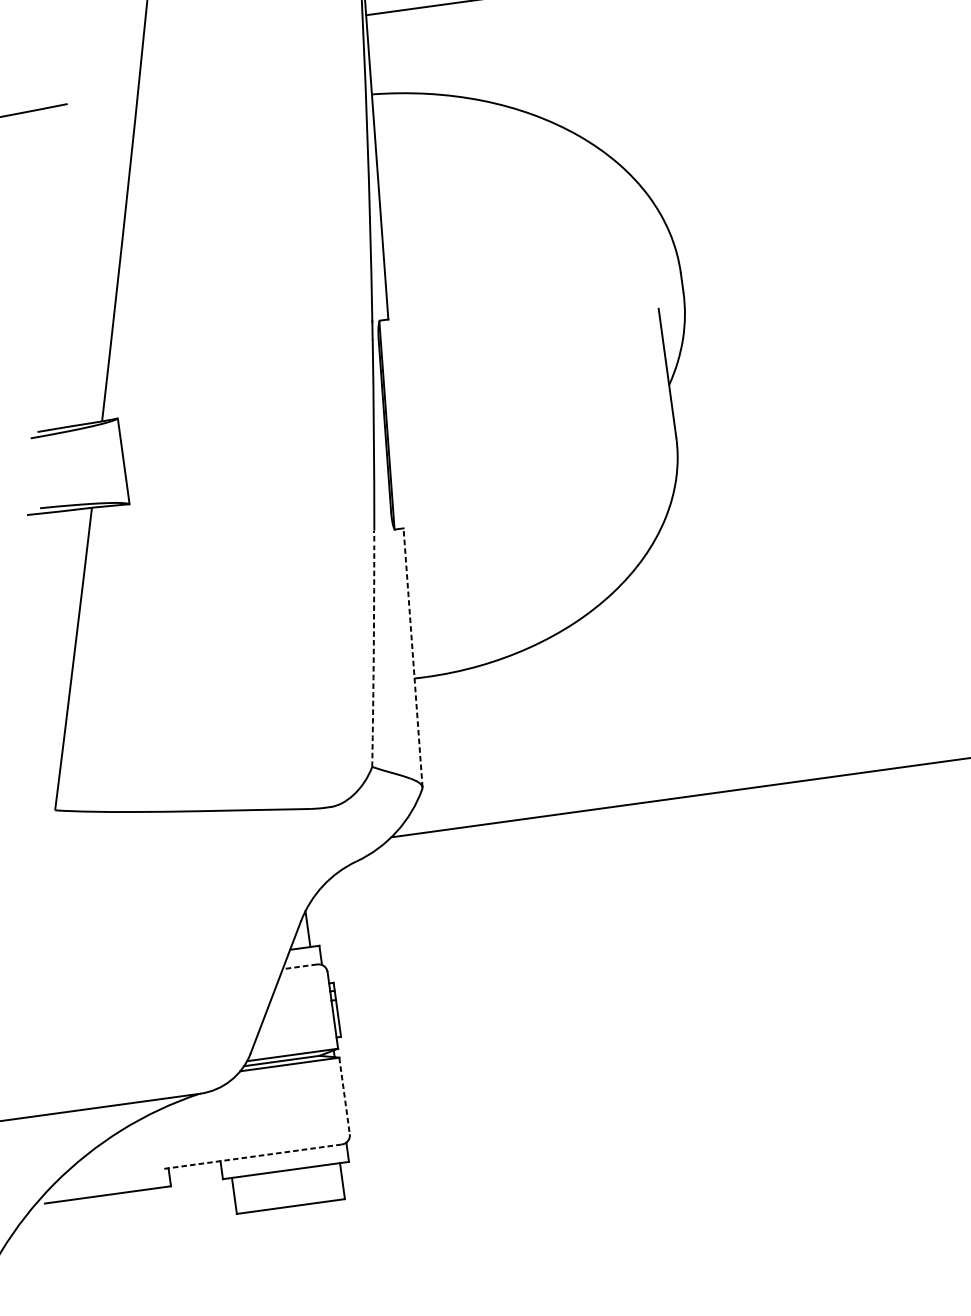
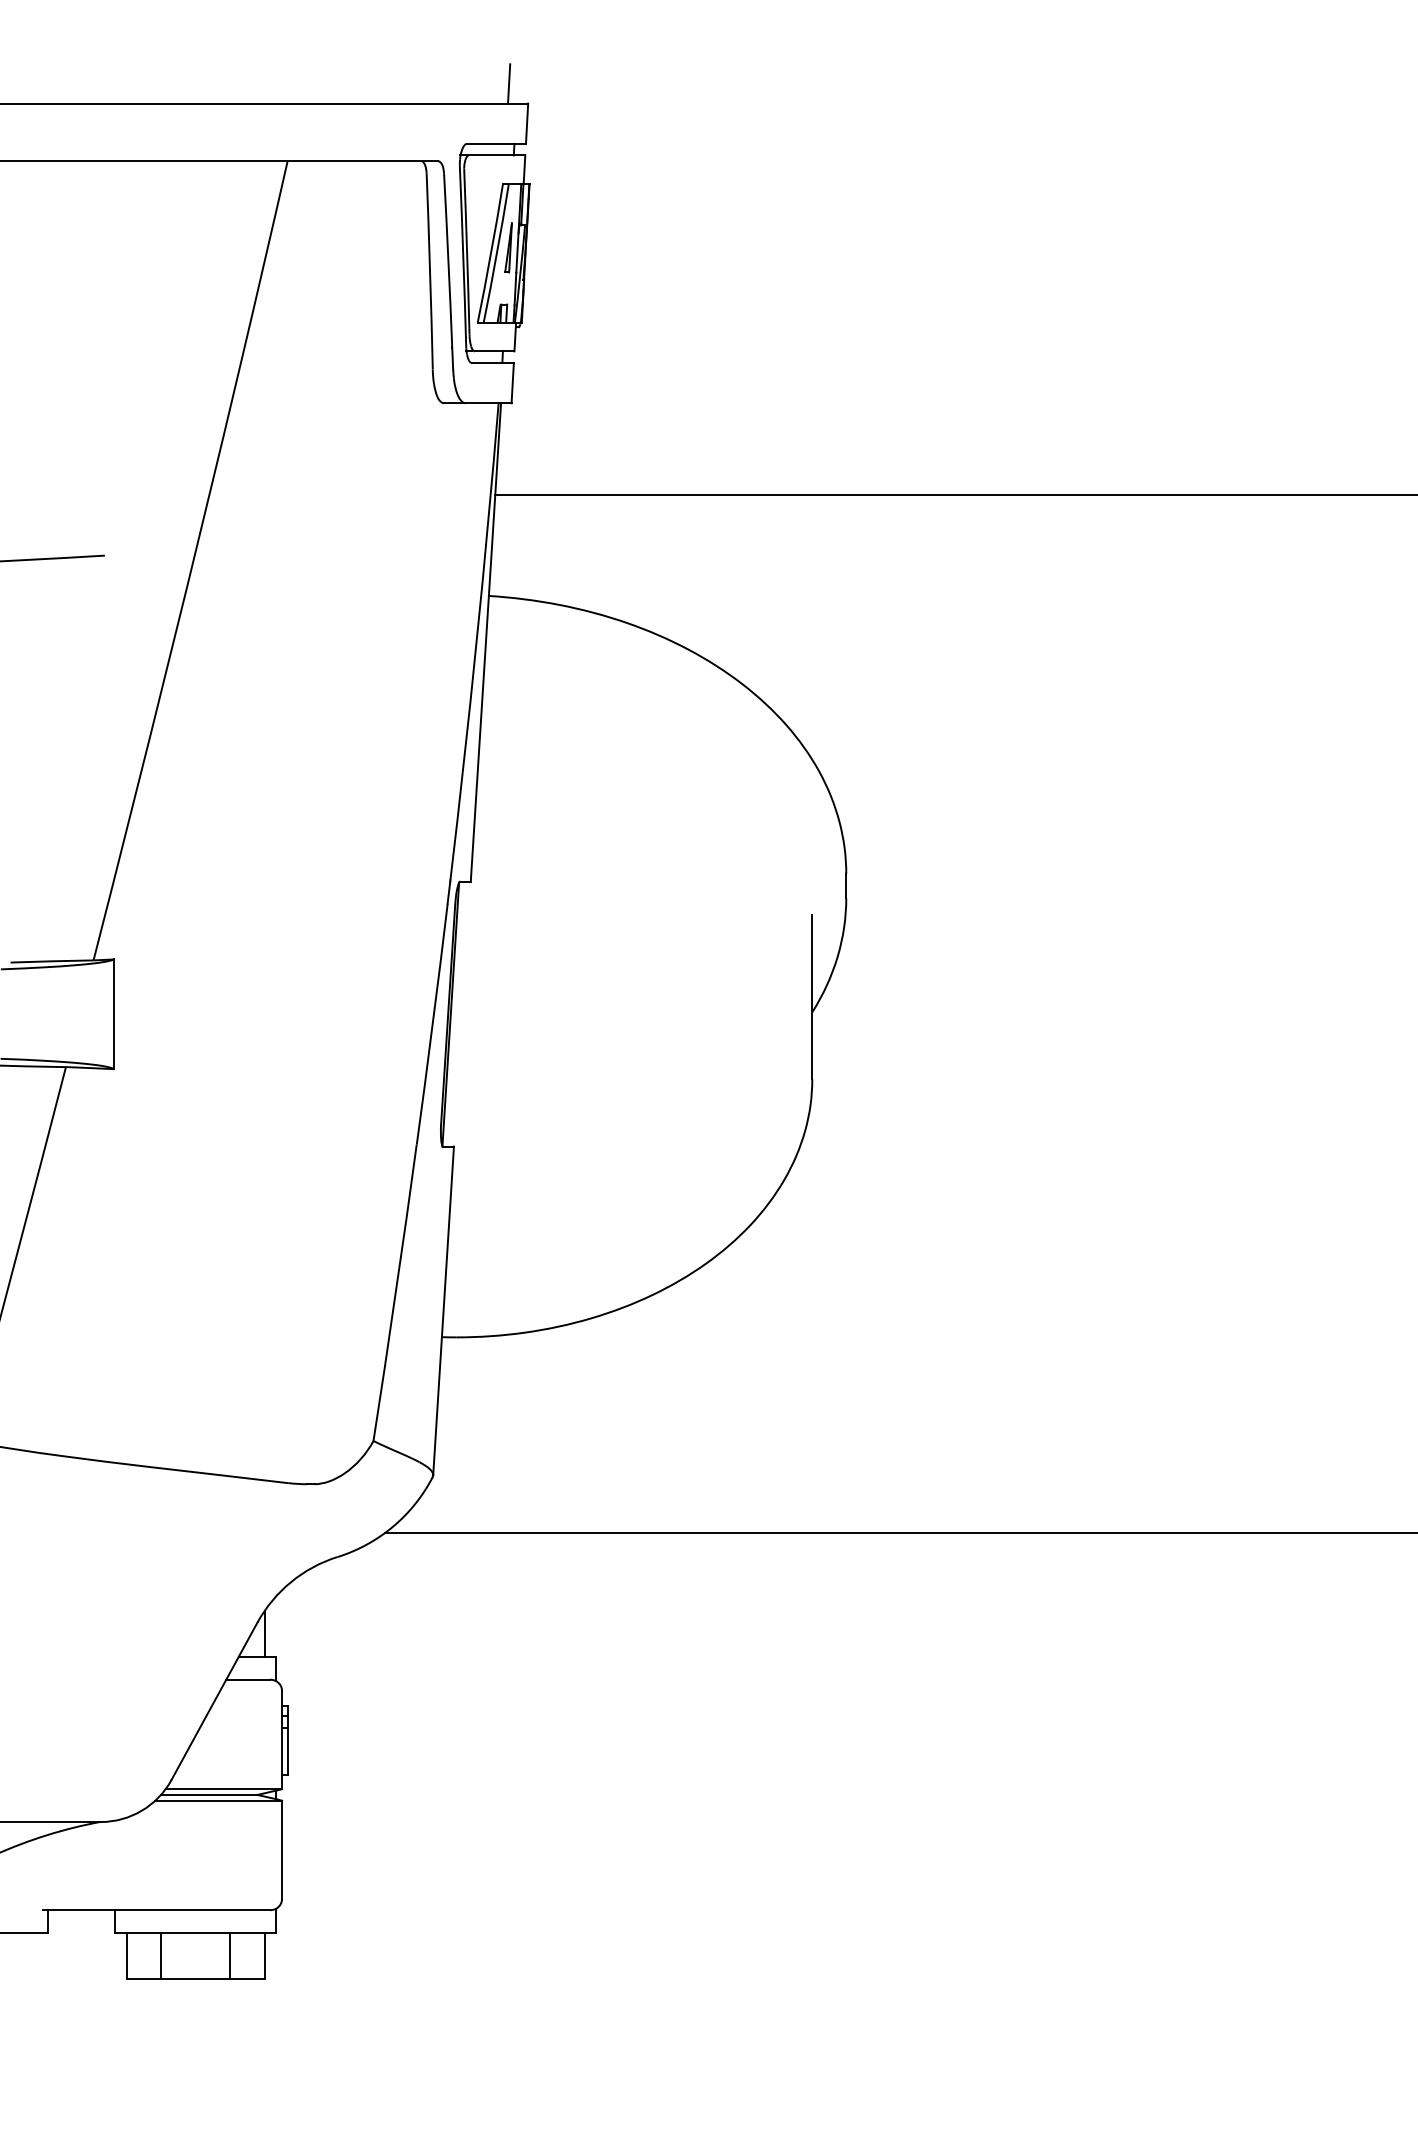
arc: (373, 648) -> (395, 1292), dashed -> solid
line: (412, 657) -> (443, 1310), dashed -> solid
line: (300, 966) -> (248, 1679), dashed -> solid
line: (344, 1095) -> (282, 1849), dashed -> solid
line: (252, 1156) -> (156, 1910), dashed -> solid
line: (315, 1184) -> (230, 1956), added
line: (261, 1192) -> (161, 1956), added

